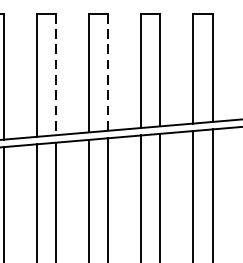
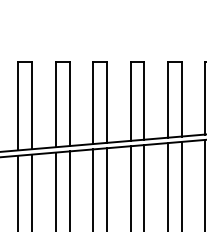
line: (108, 72) -> (69, 104), dashed -> solid
line: (56, 74) -> (32, 105), dashed -> solid

